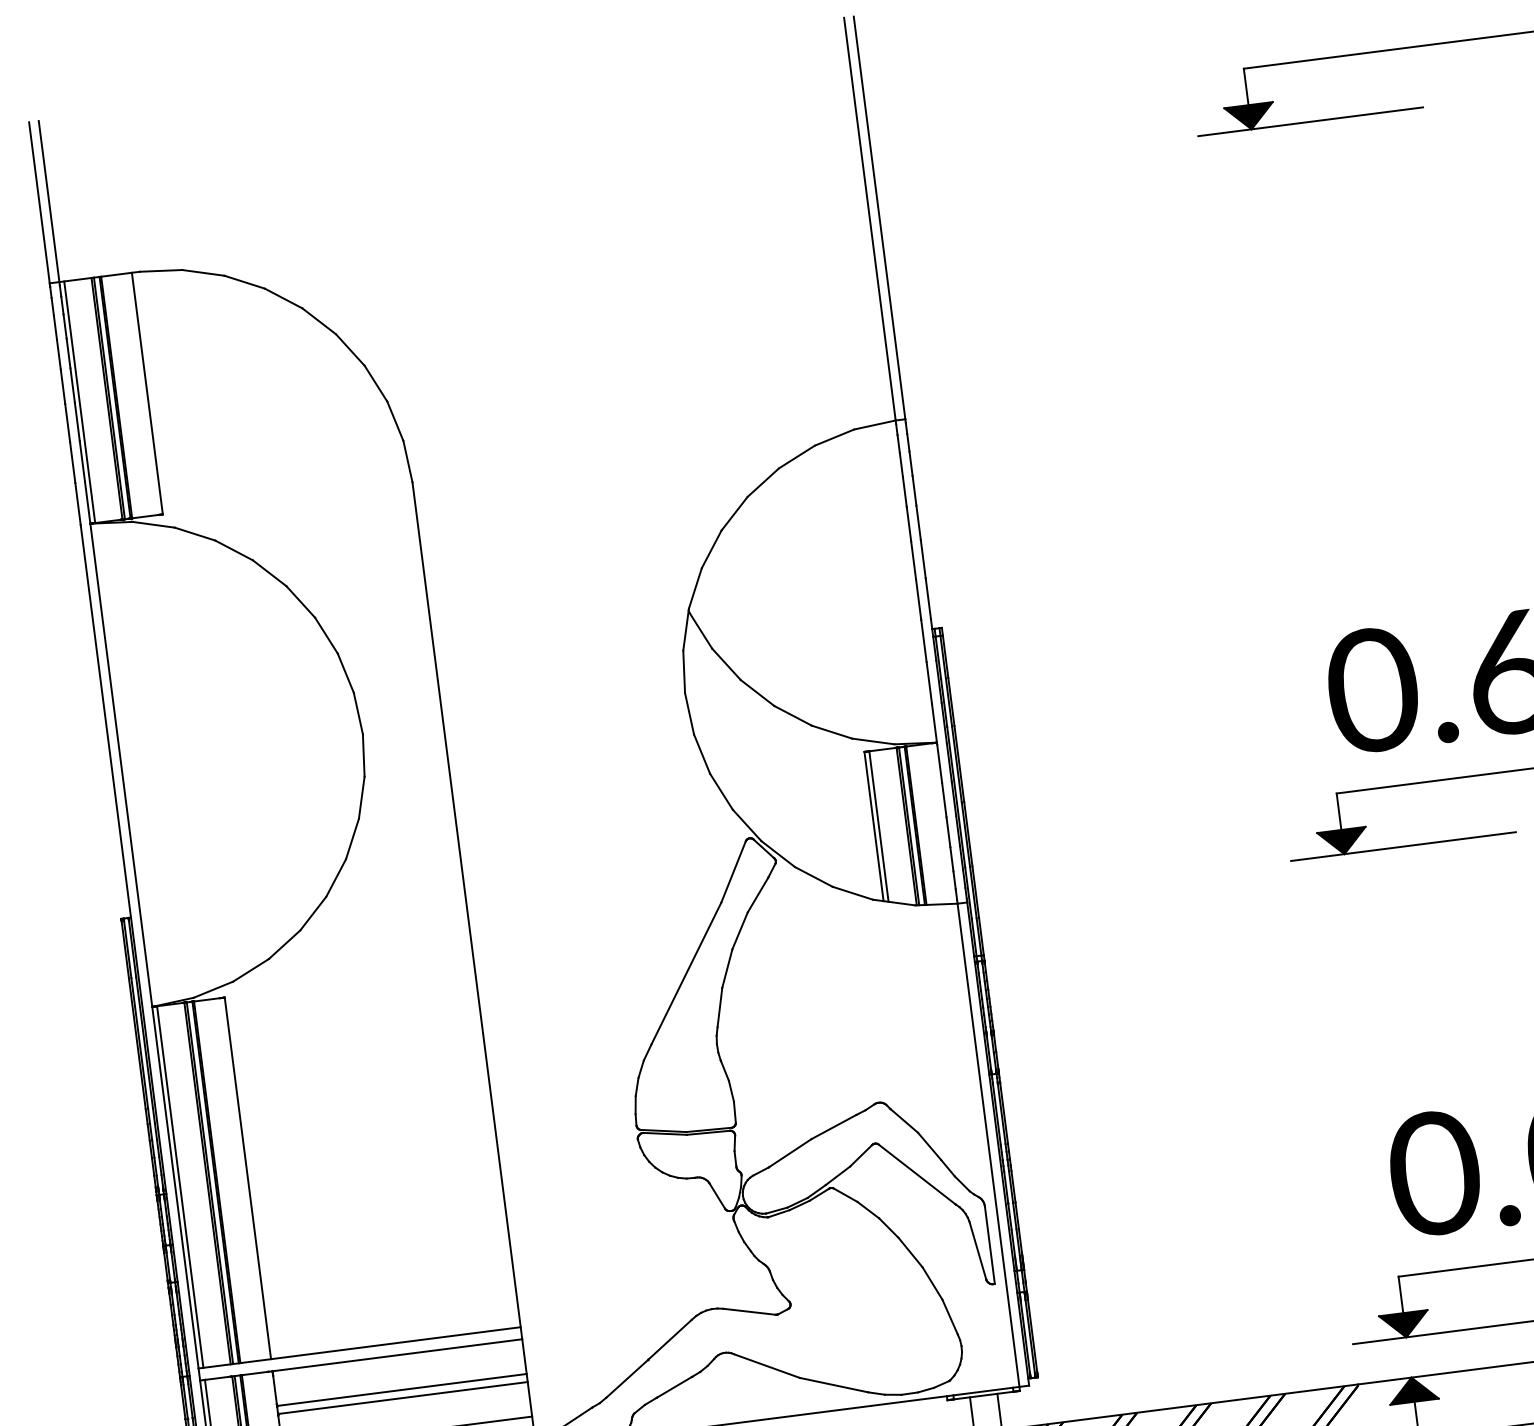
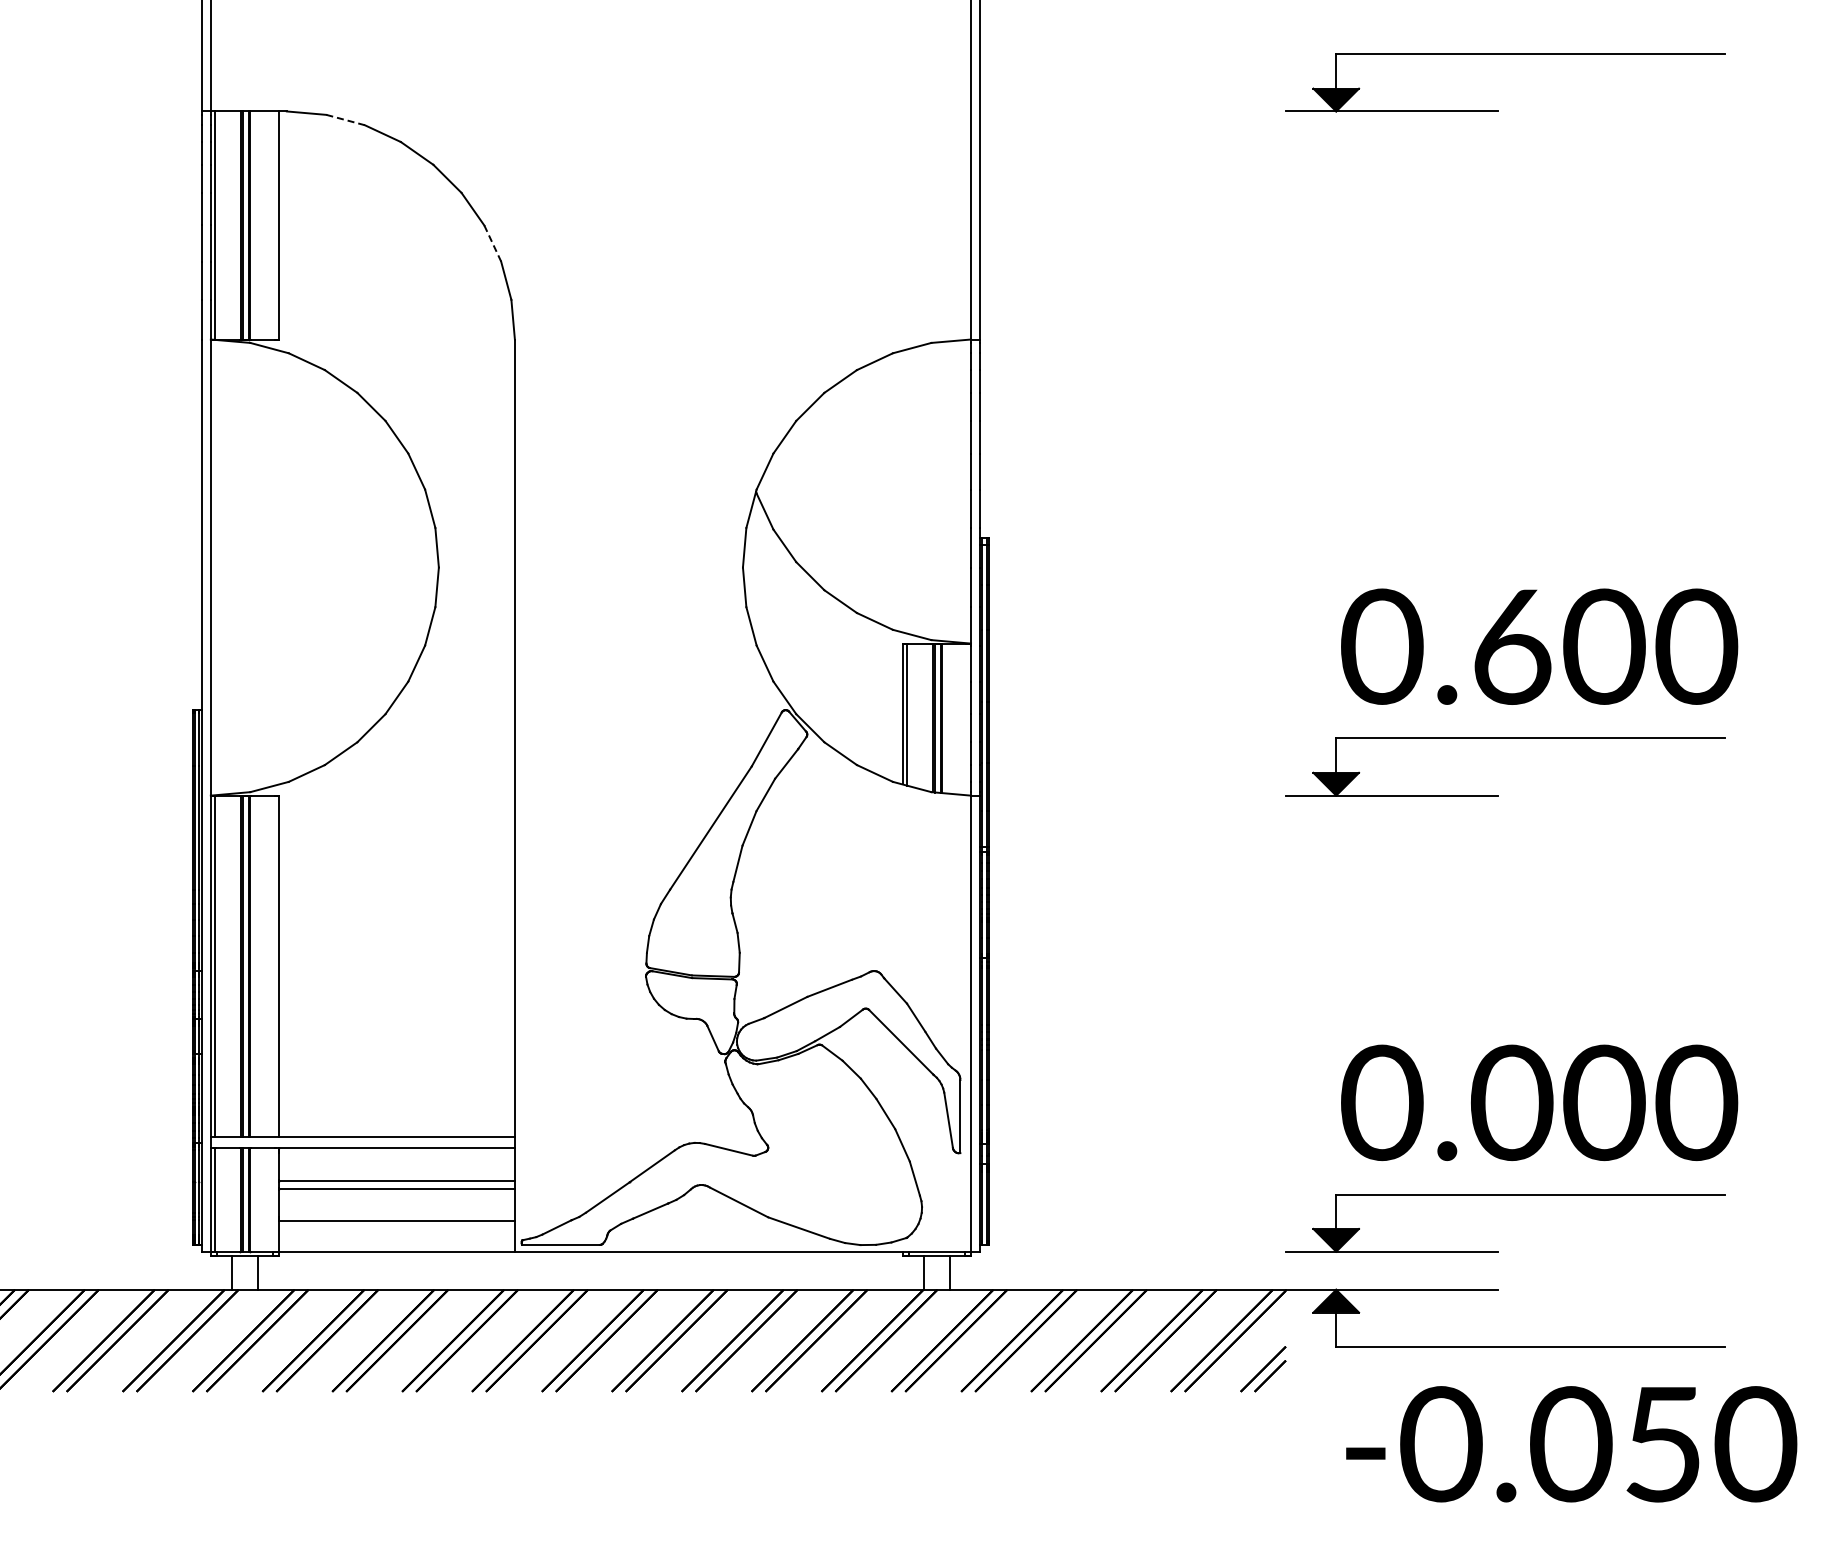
line: (203, 273) -> (345, 120), solid -> dashed
line: (375, 383) -> (492, 243), solid -> dashed

